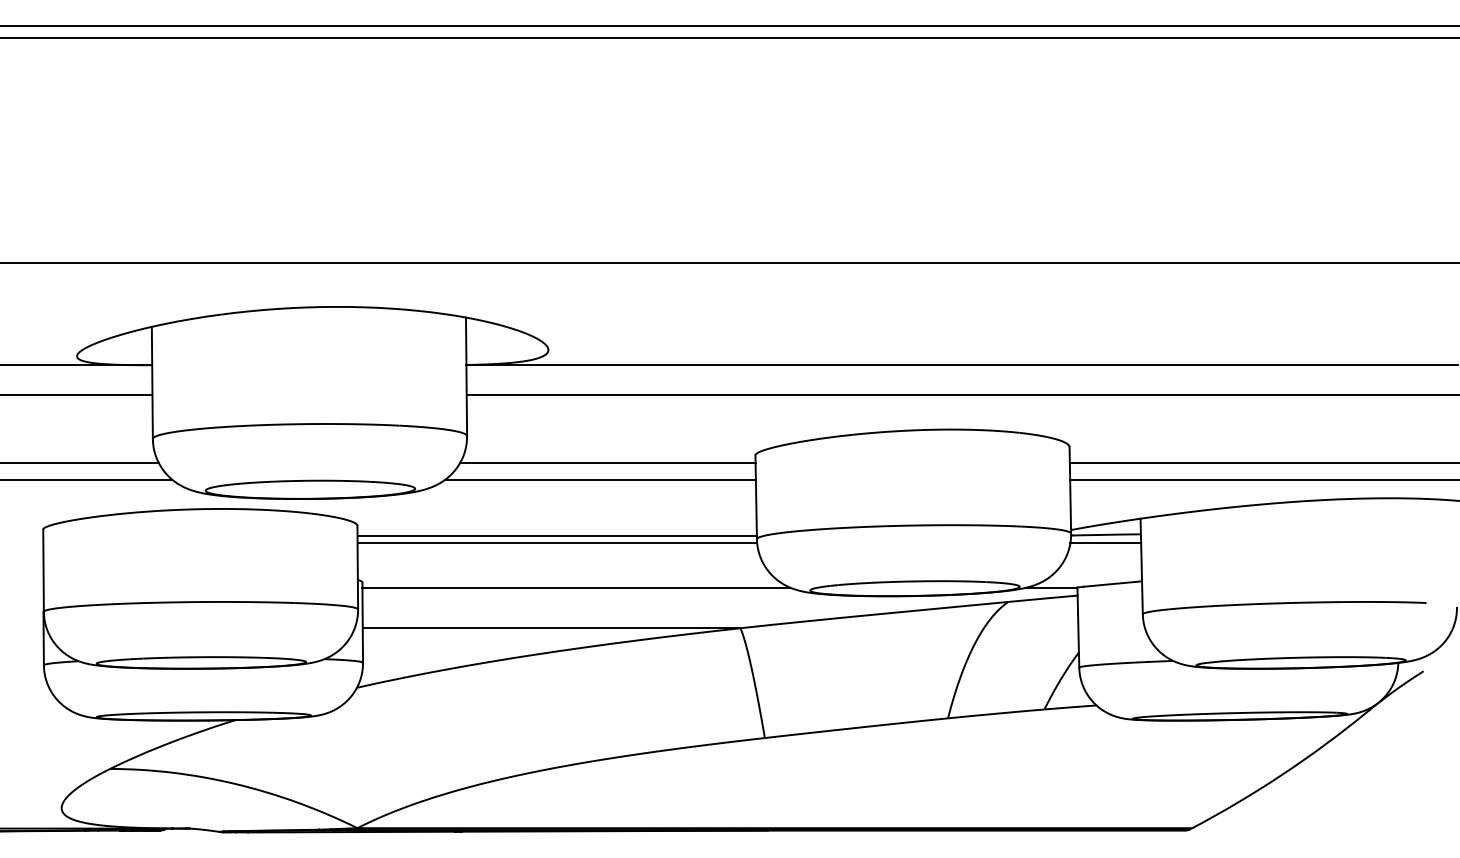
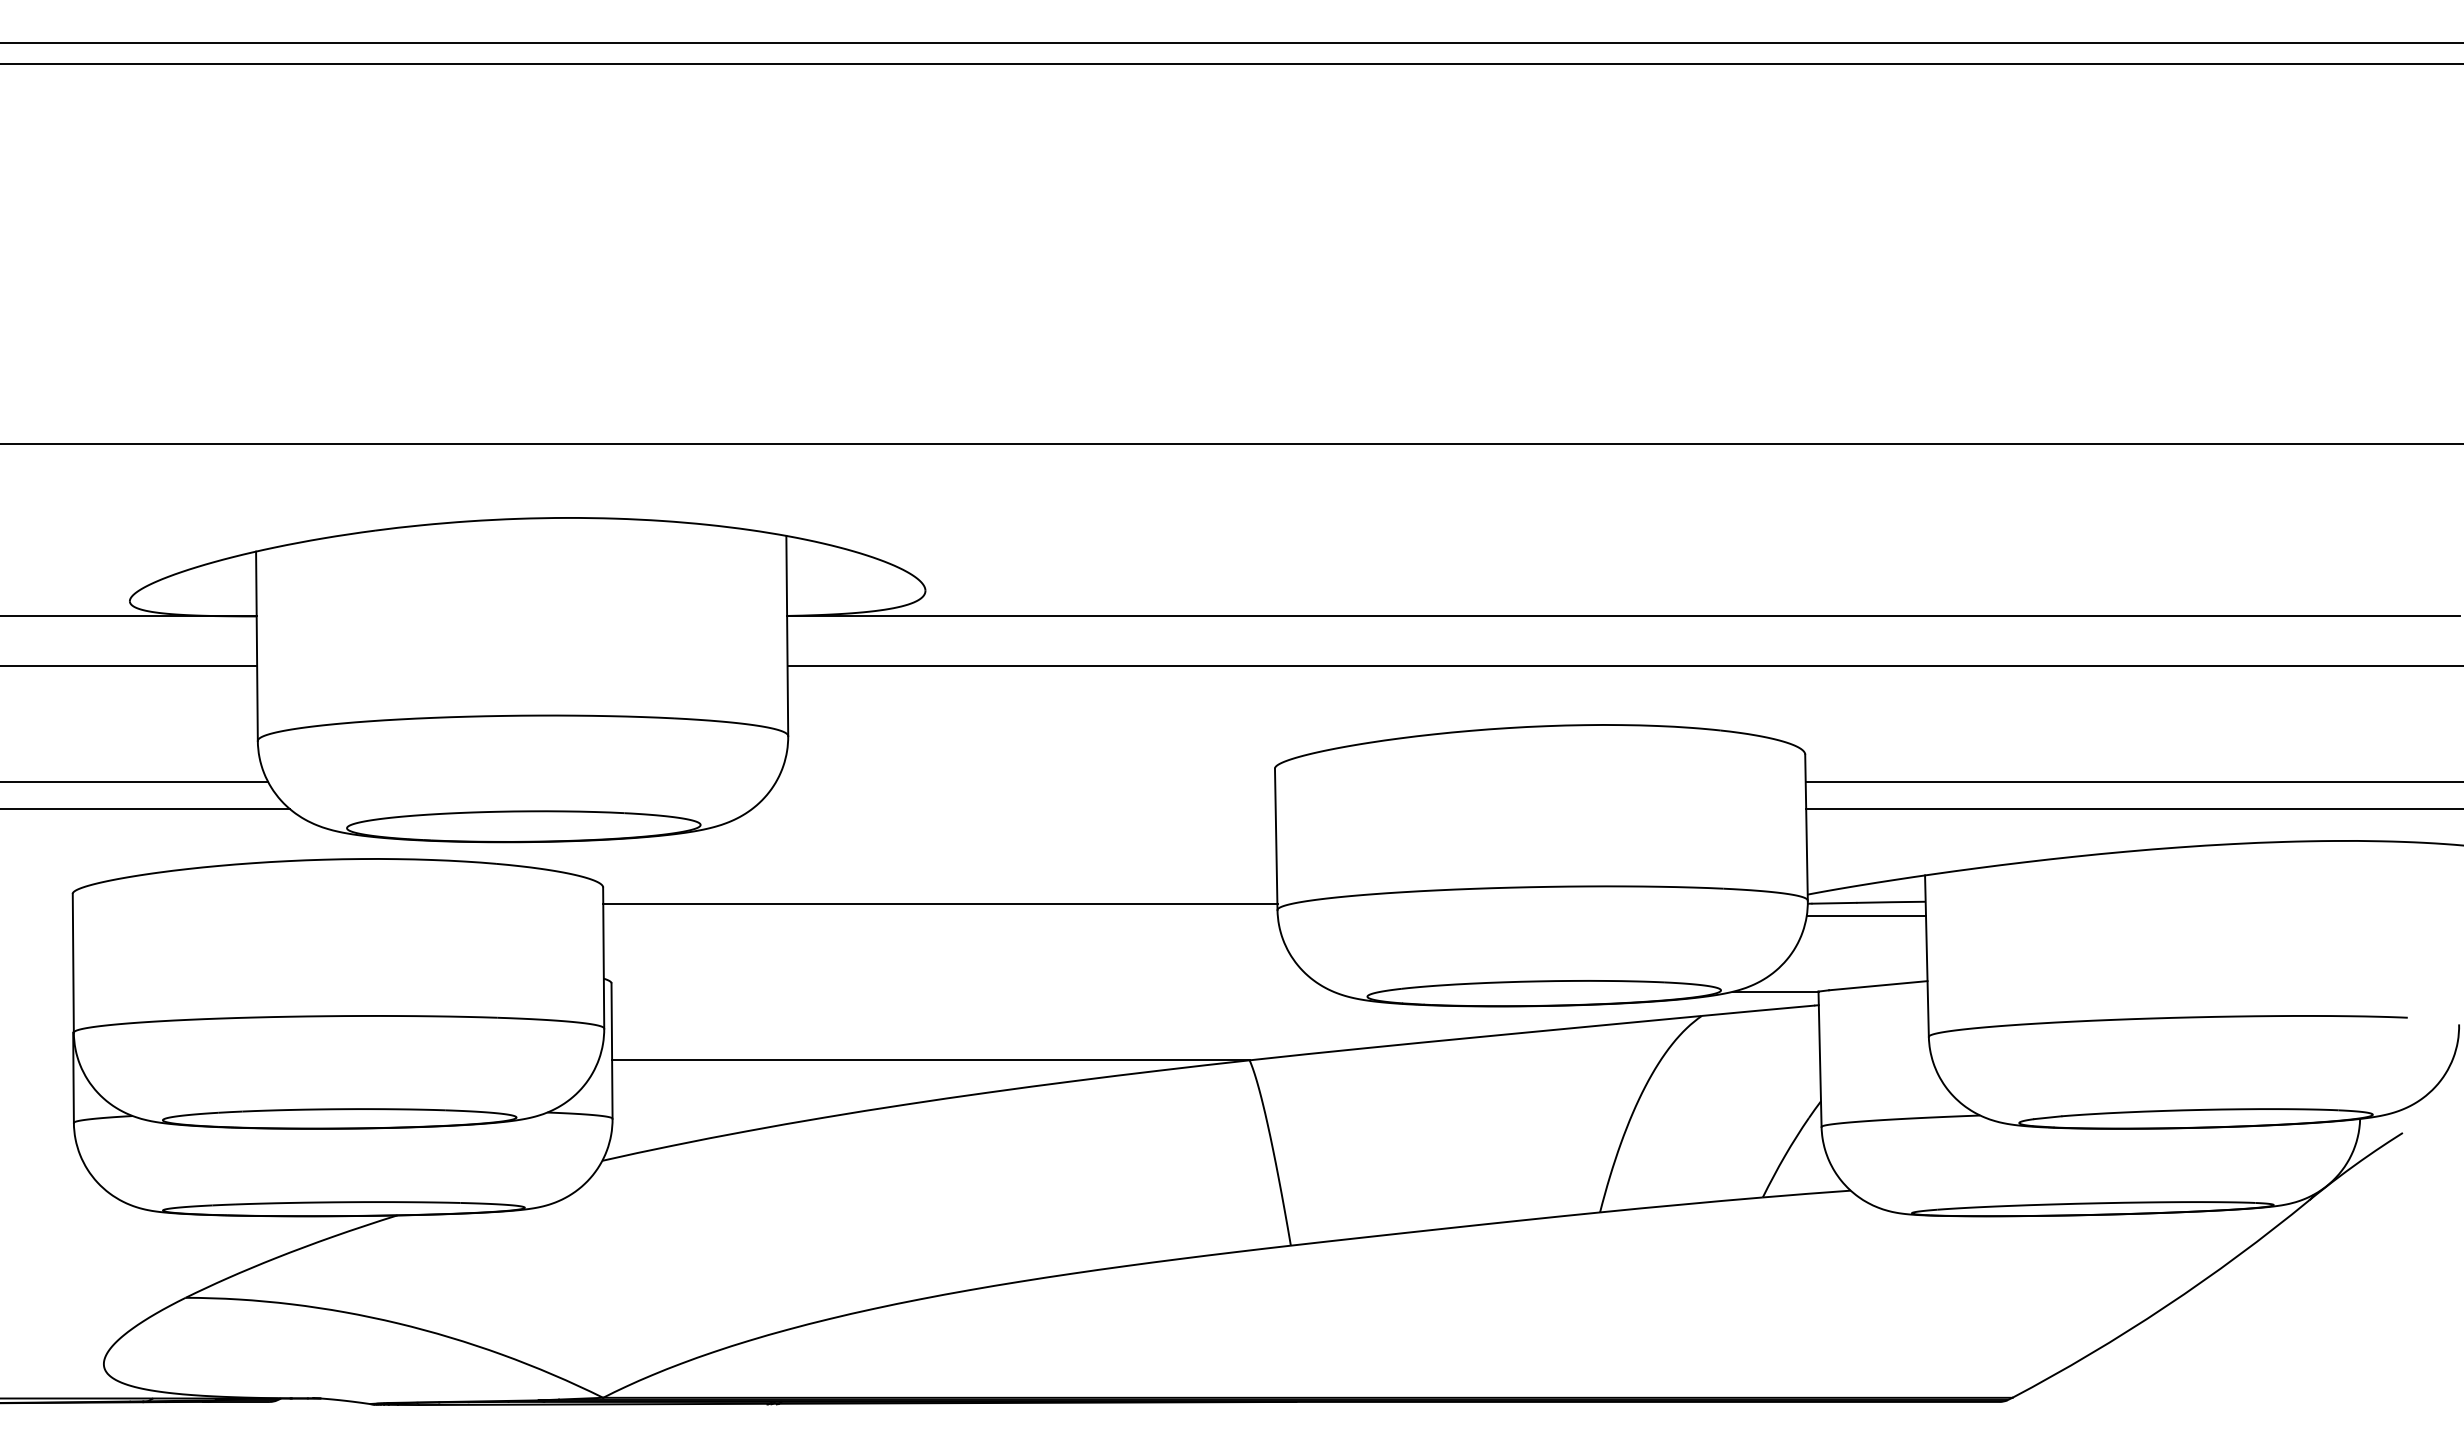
line: (607, 463) -> (1025, 782), removed
line: (600, 479) -> (1013, 809), removed
line: (556, 542) -> (939, 915), removed
line: (576, 587) -> (972, 991), removed

